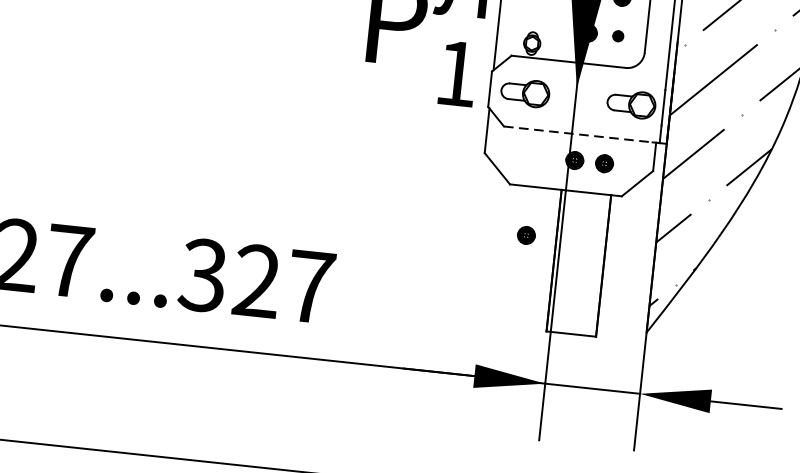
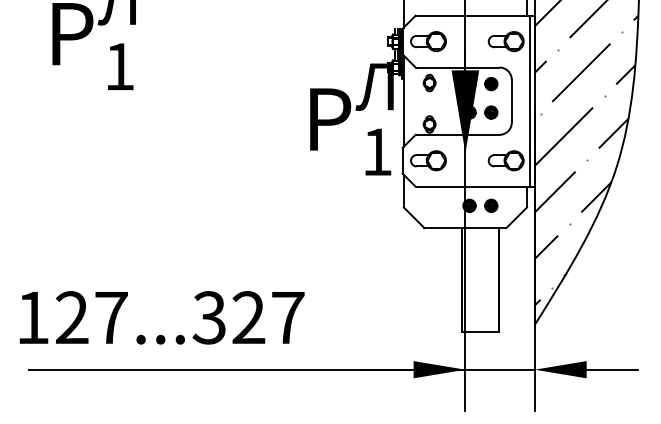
part: (618, 36) -> (491, 112), size x1.67
line: (578, 134) -> (470, 186), dashed -> solid
part: (526, 235) -> (440, 263), removed

